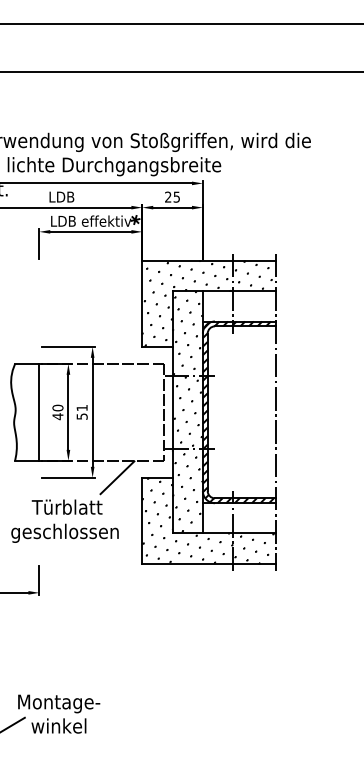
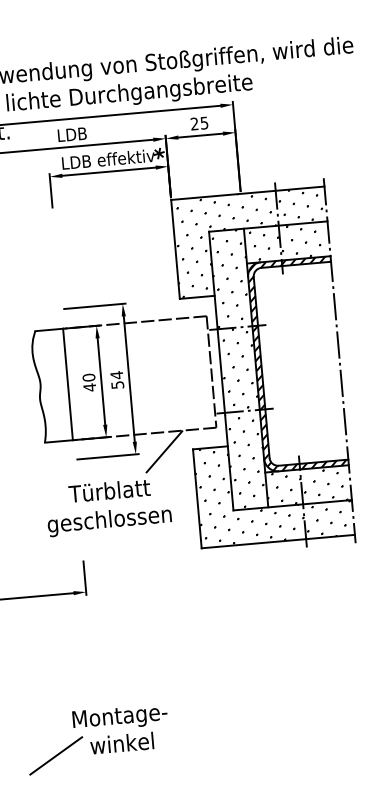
hatch: (238, 306) -> (286, 242), added
text: (81, 407) -> (116, 374), 51 -> 54
hatch: (237, 518) -> (306, 486), added

